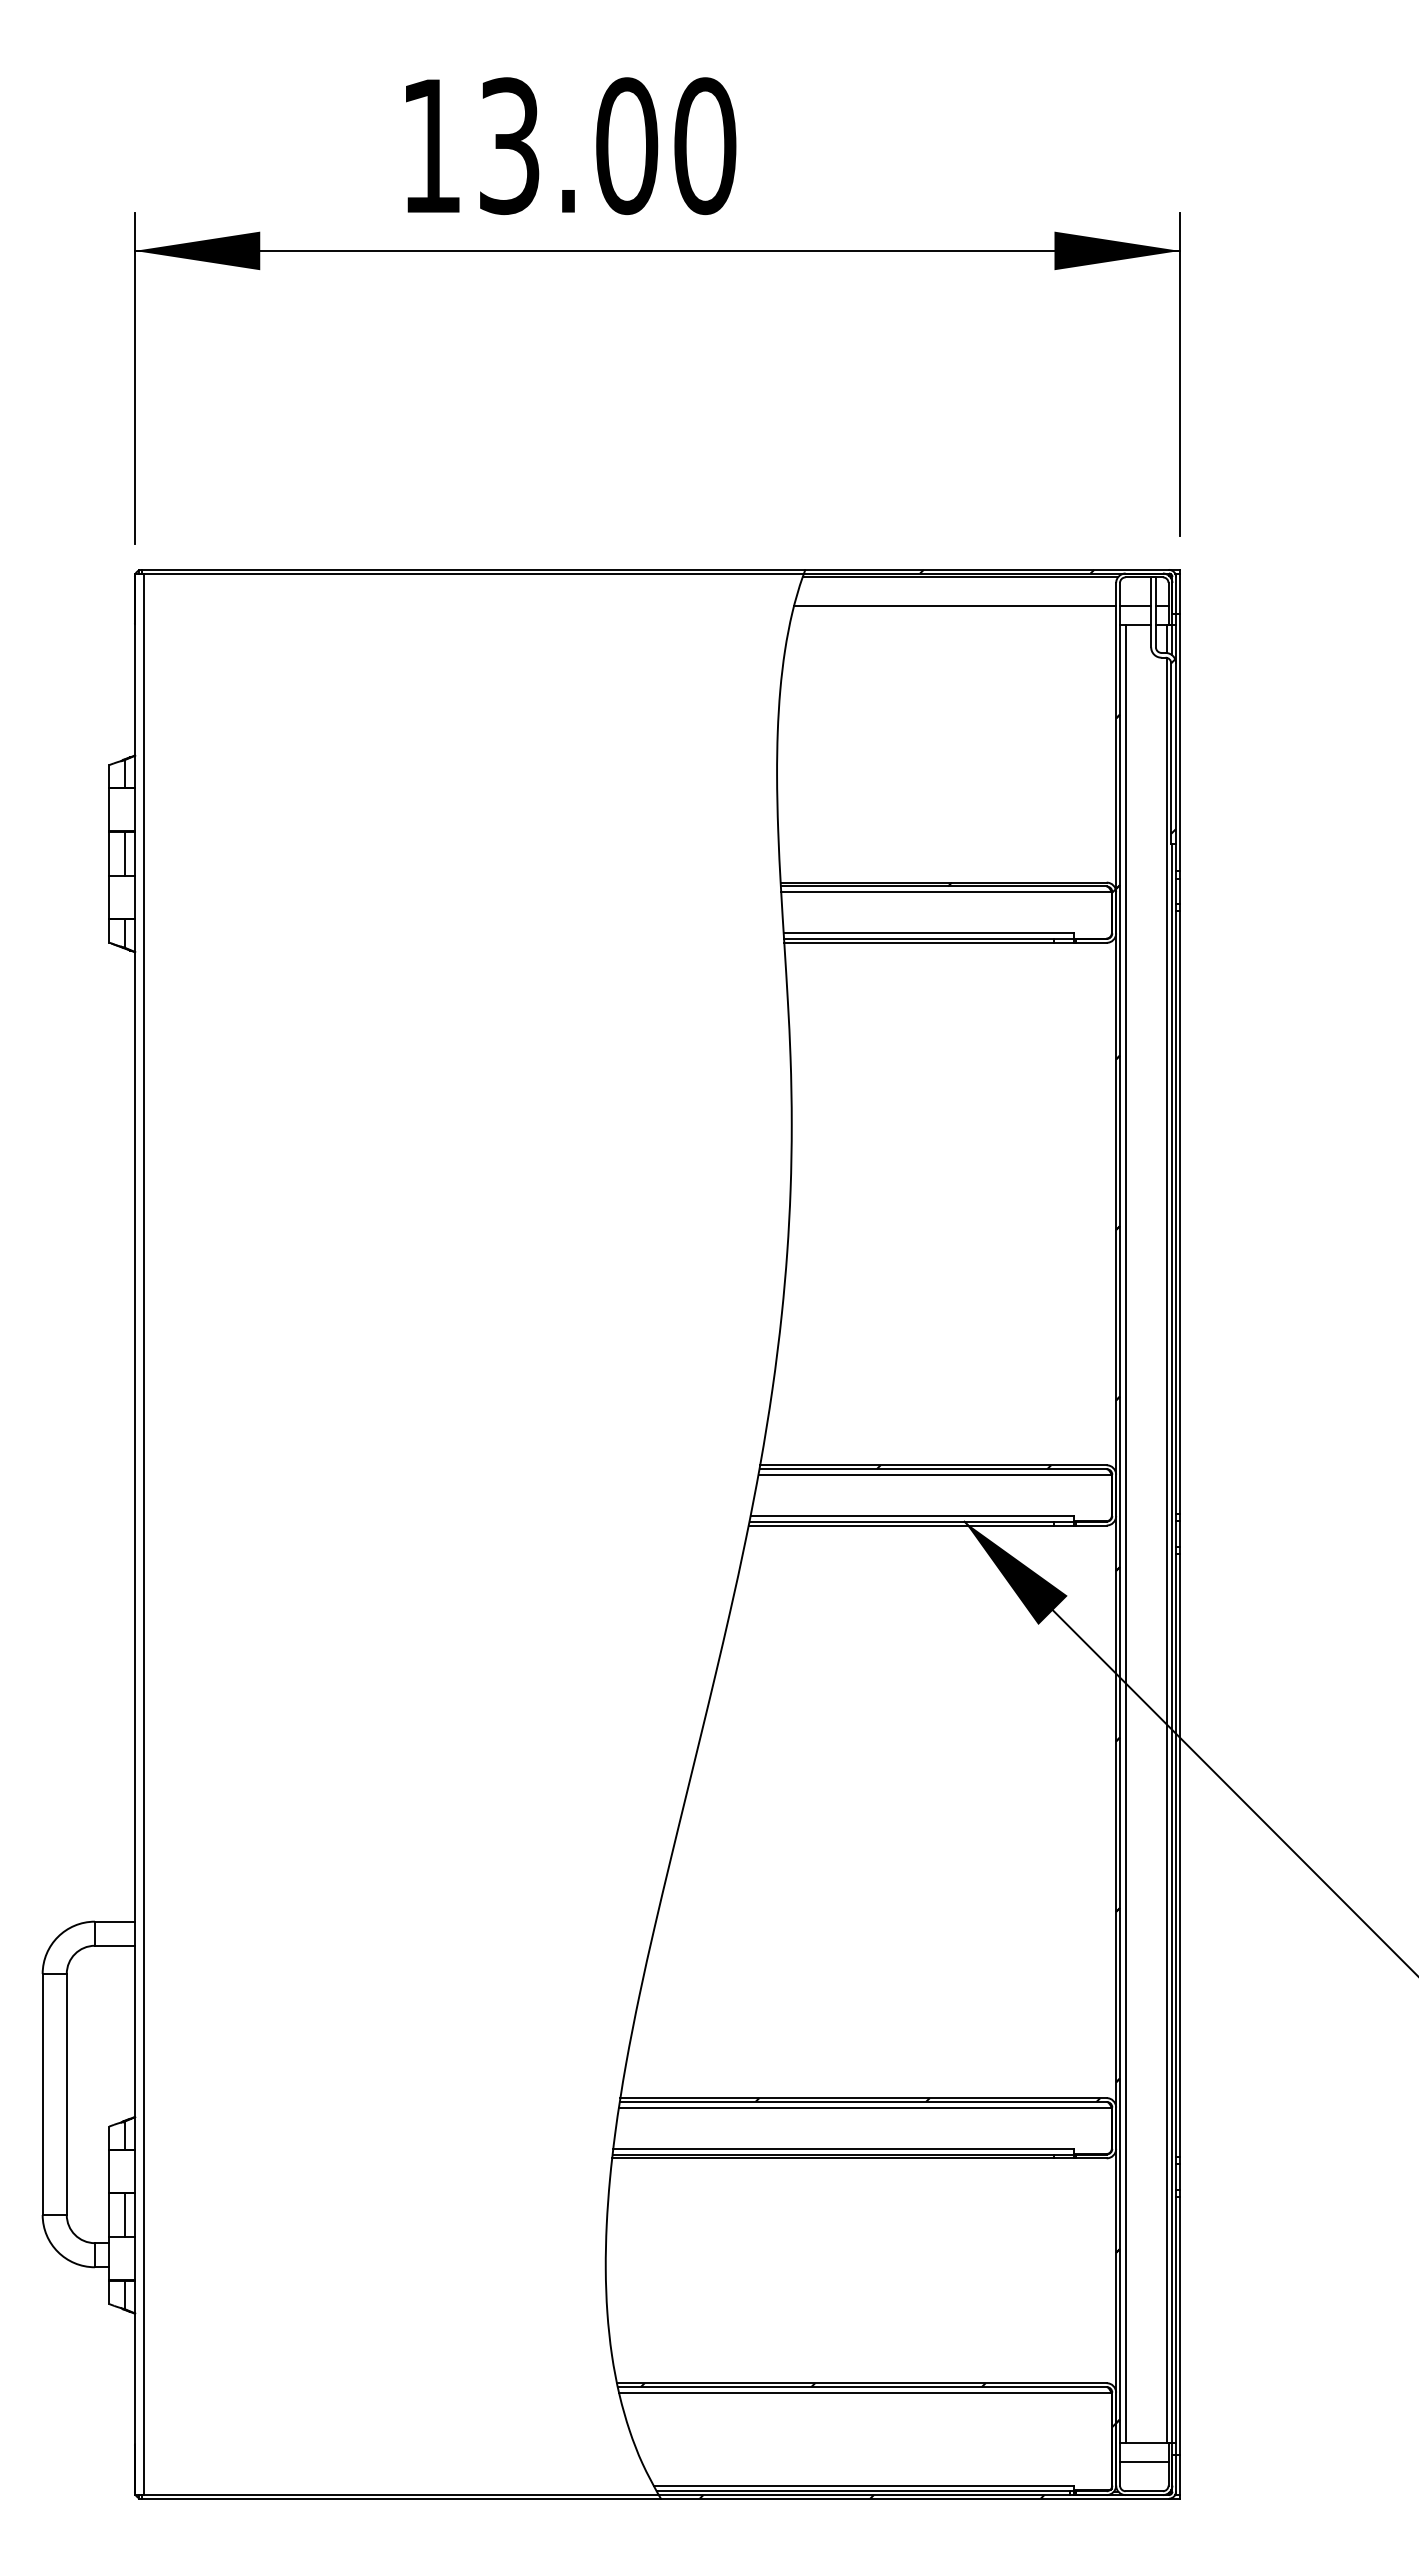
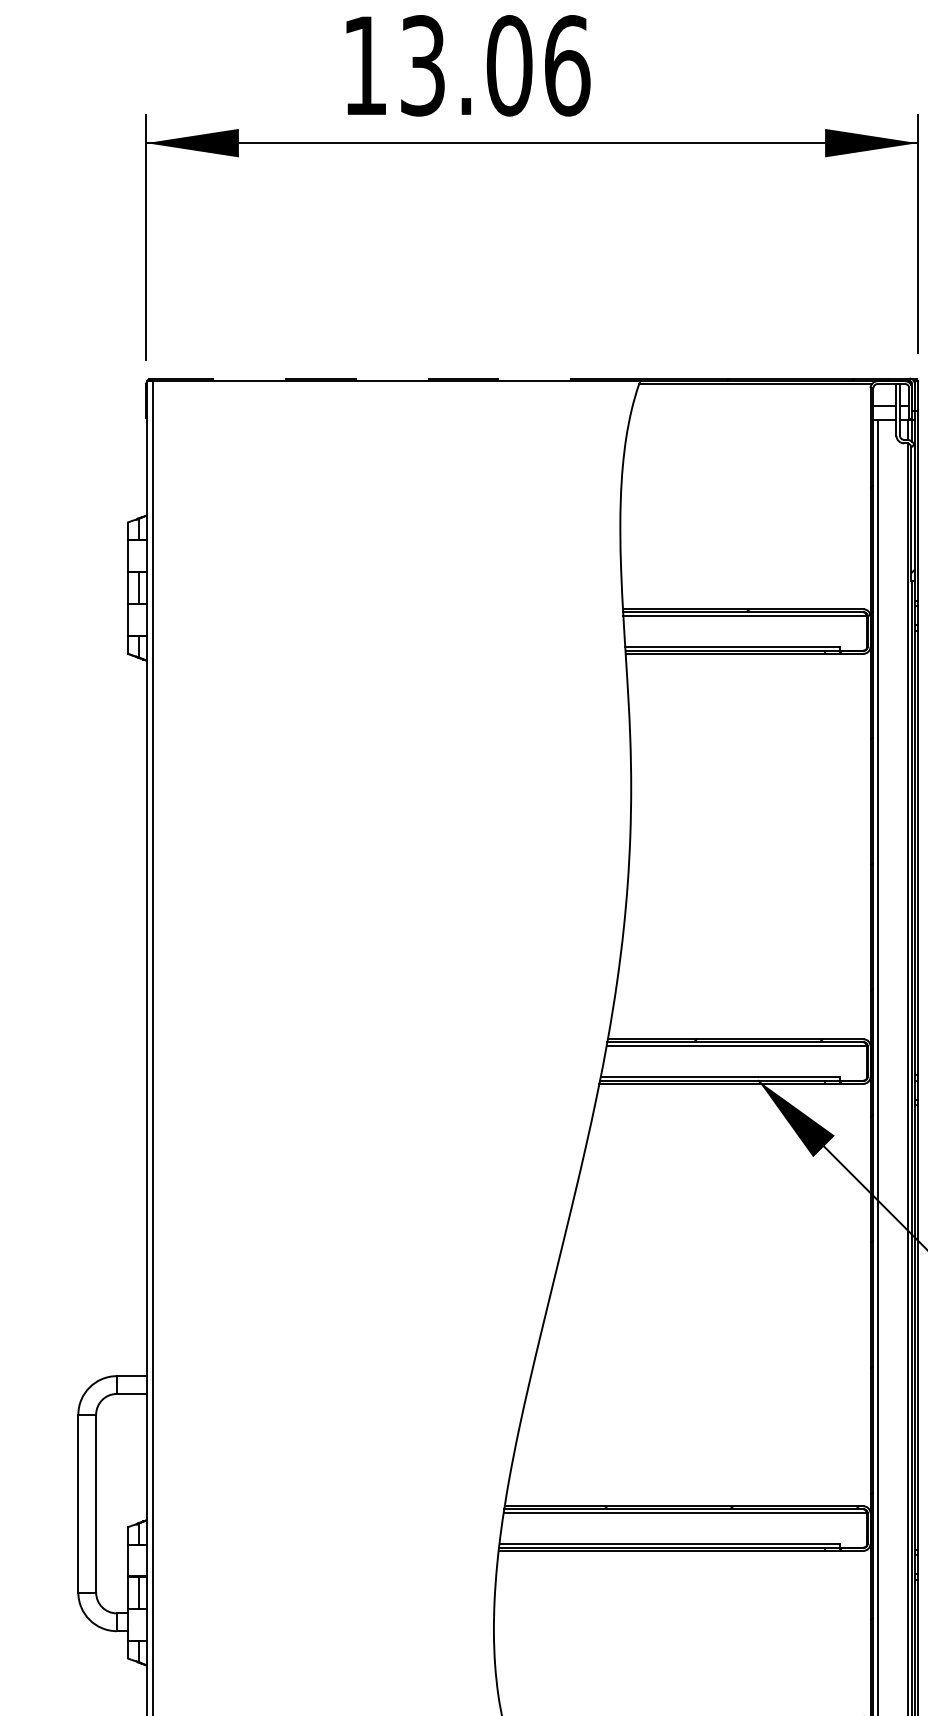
text: (705, 145) -> (567, 65), 13.00 -> 13.06
line: (473, 569) -> (396, 378), solid -> dashed
line: (955, 606) -> (752, 405), removed

